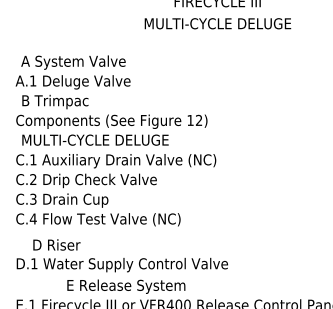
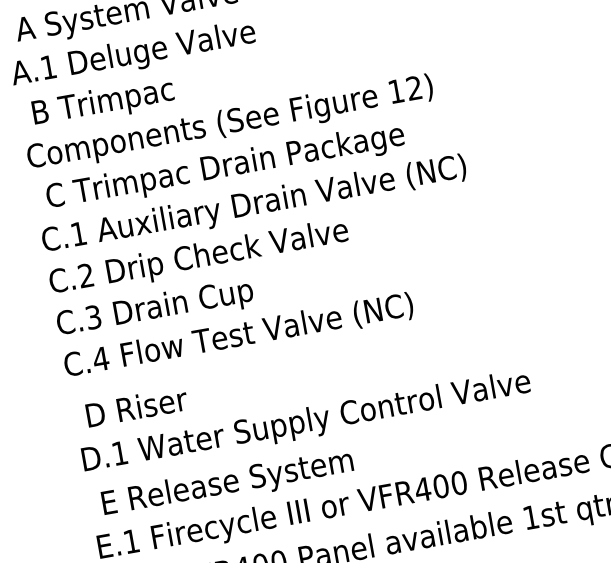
text: (105, 141) -> (224, 167), MULTI-CYCLE DELUGE -> C Trimpac Drain Package
text: (56, 244) -> (135, 406), moved
text: (126, 286) -> (228, 483), moved

